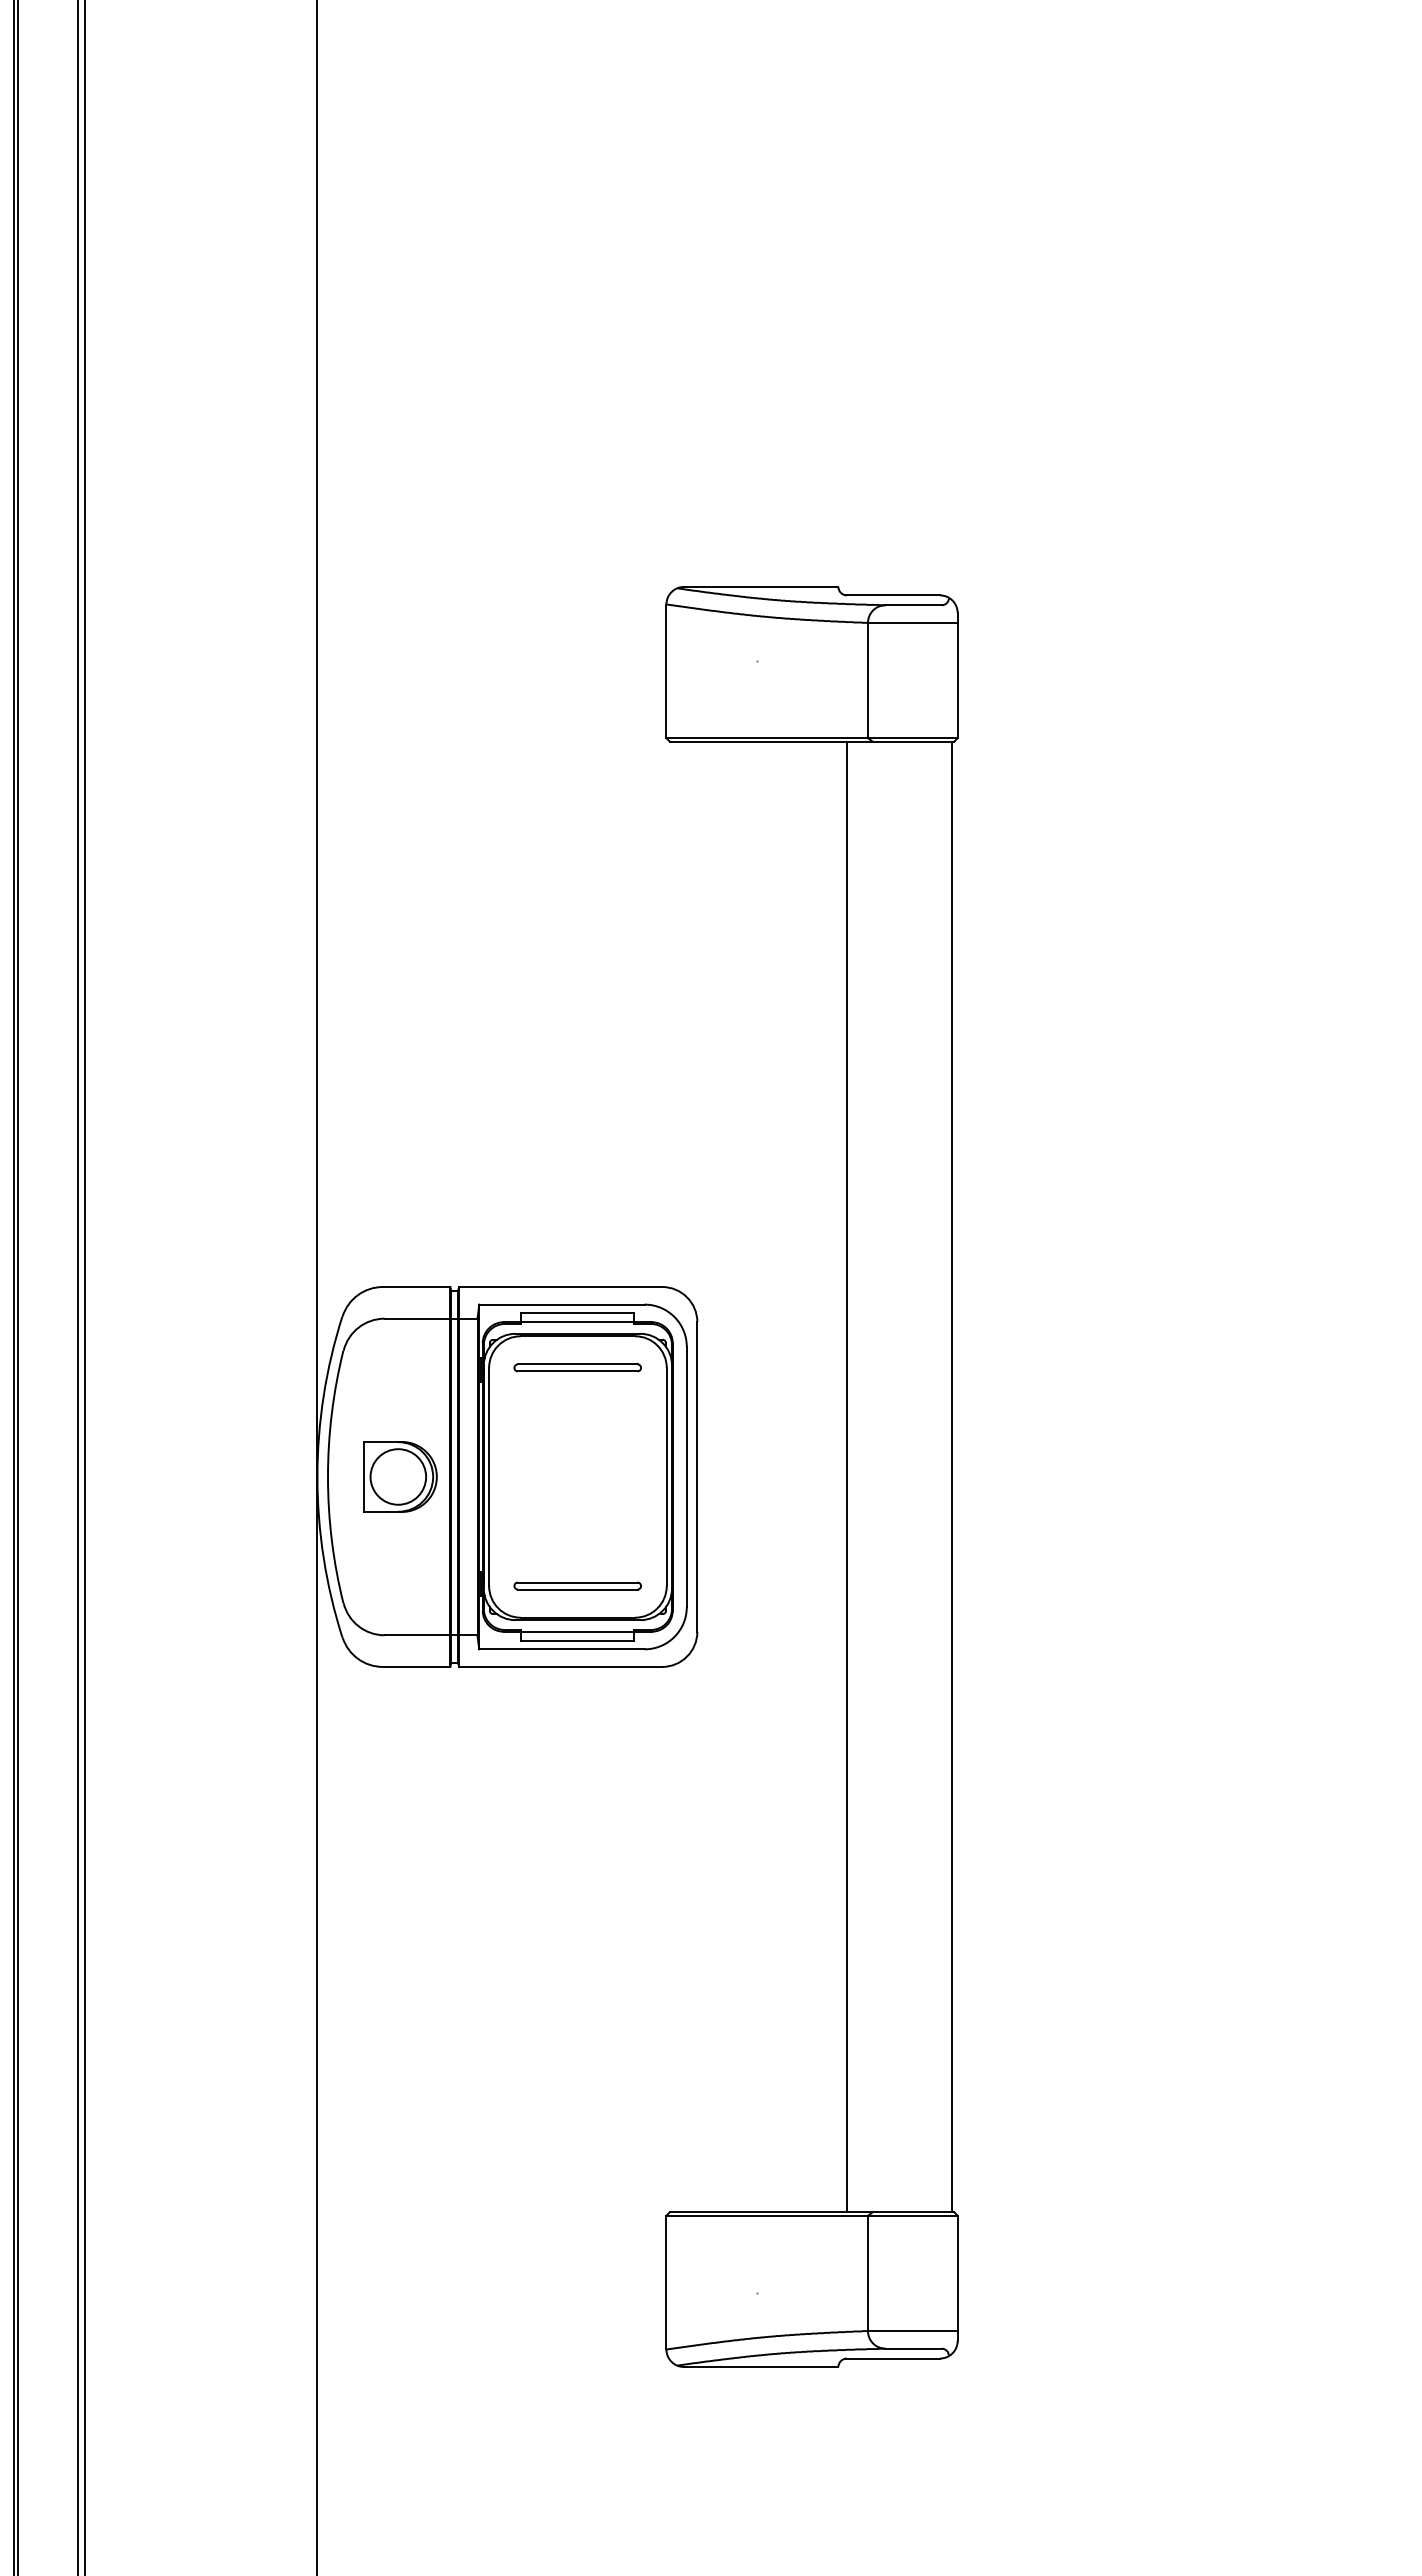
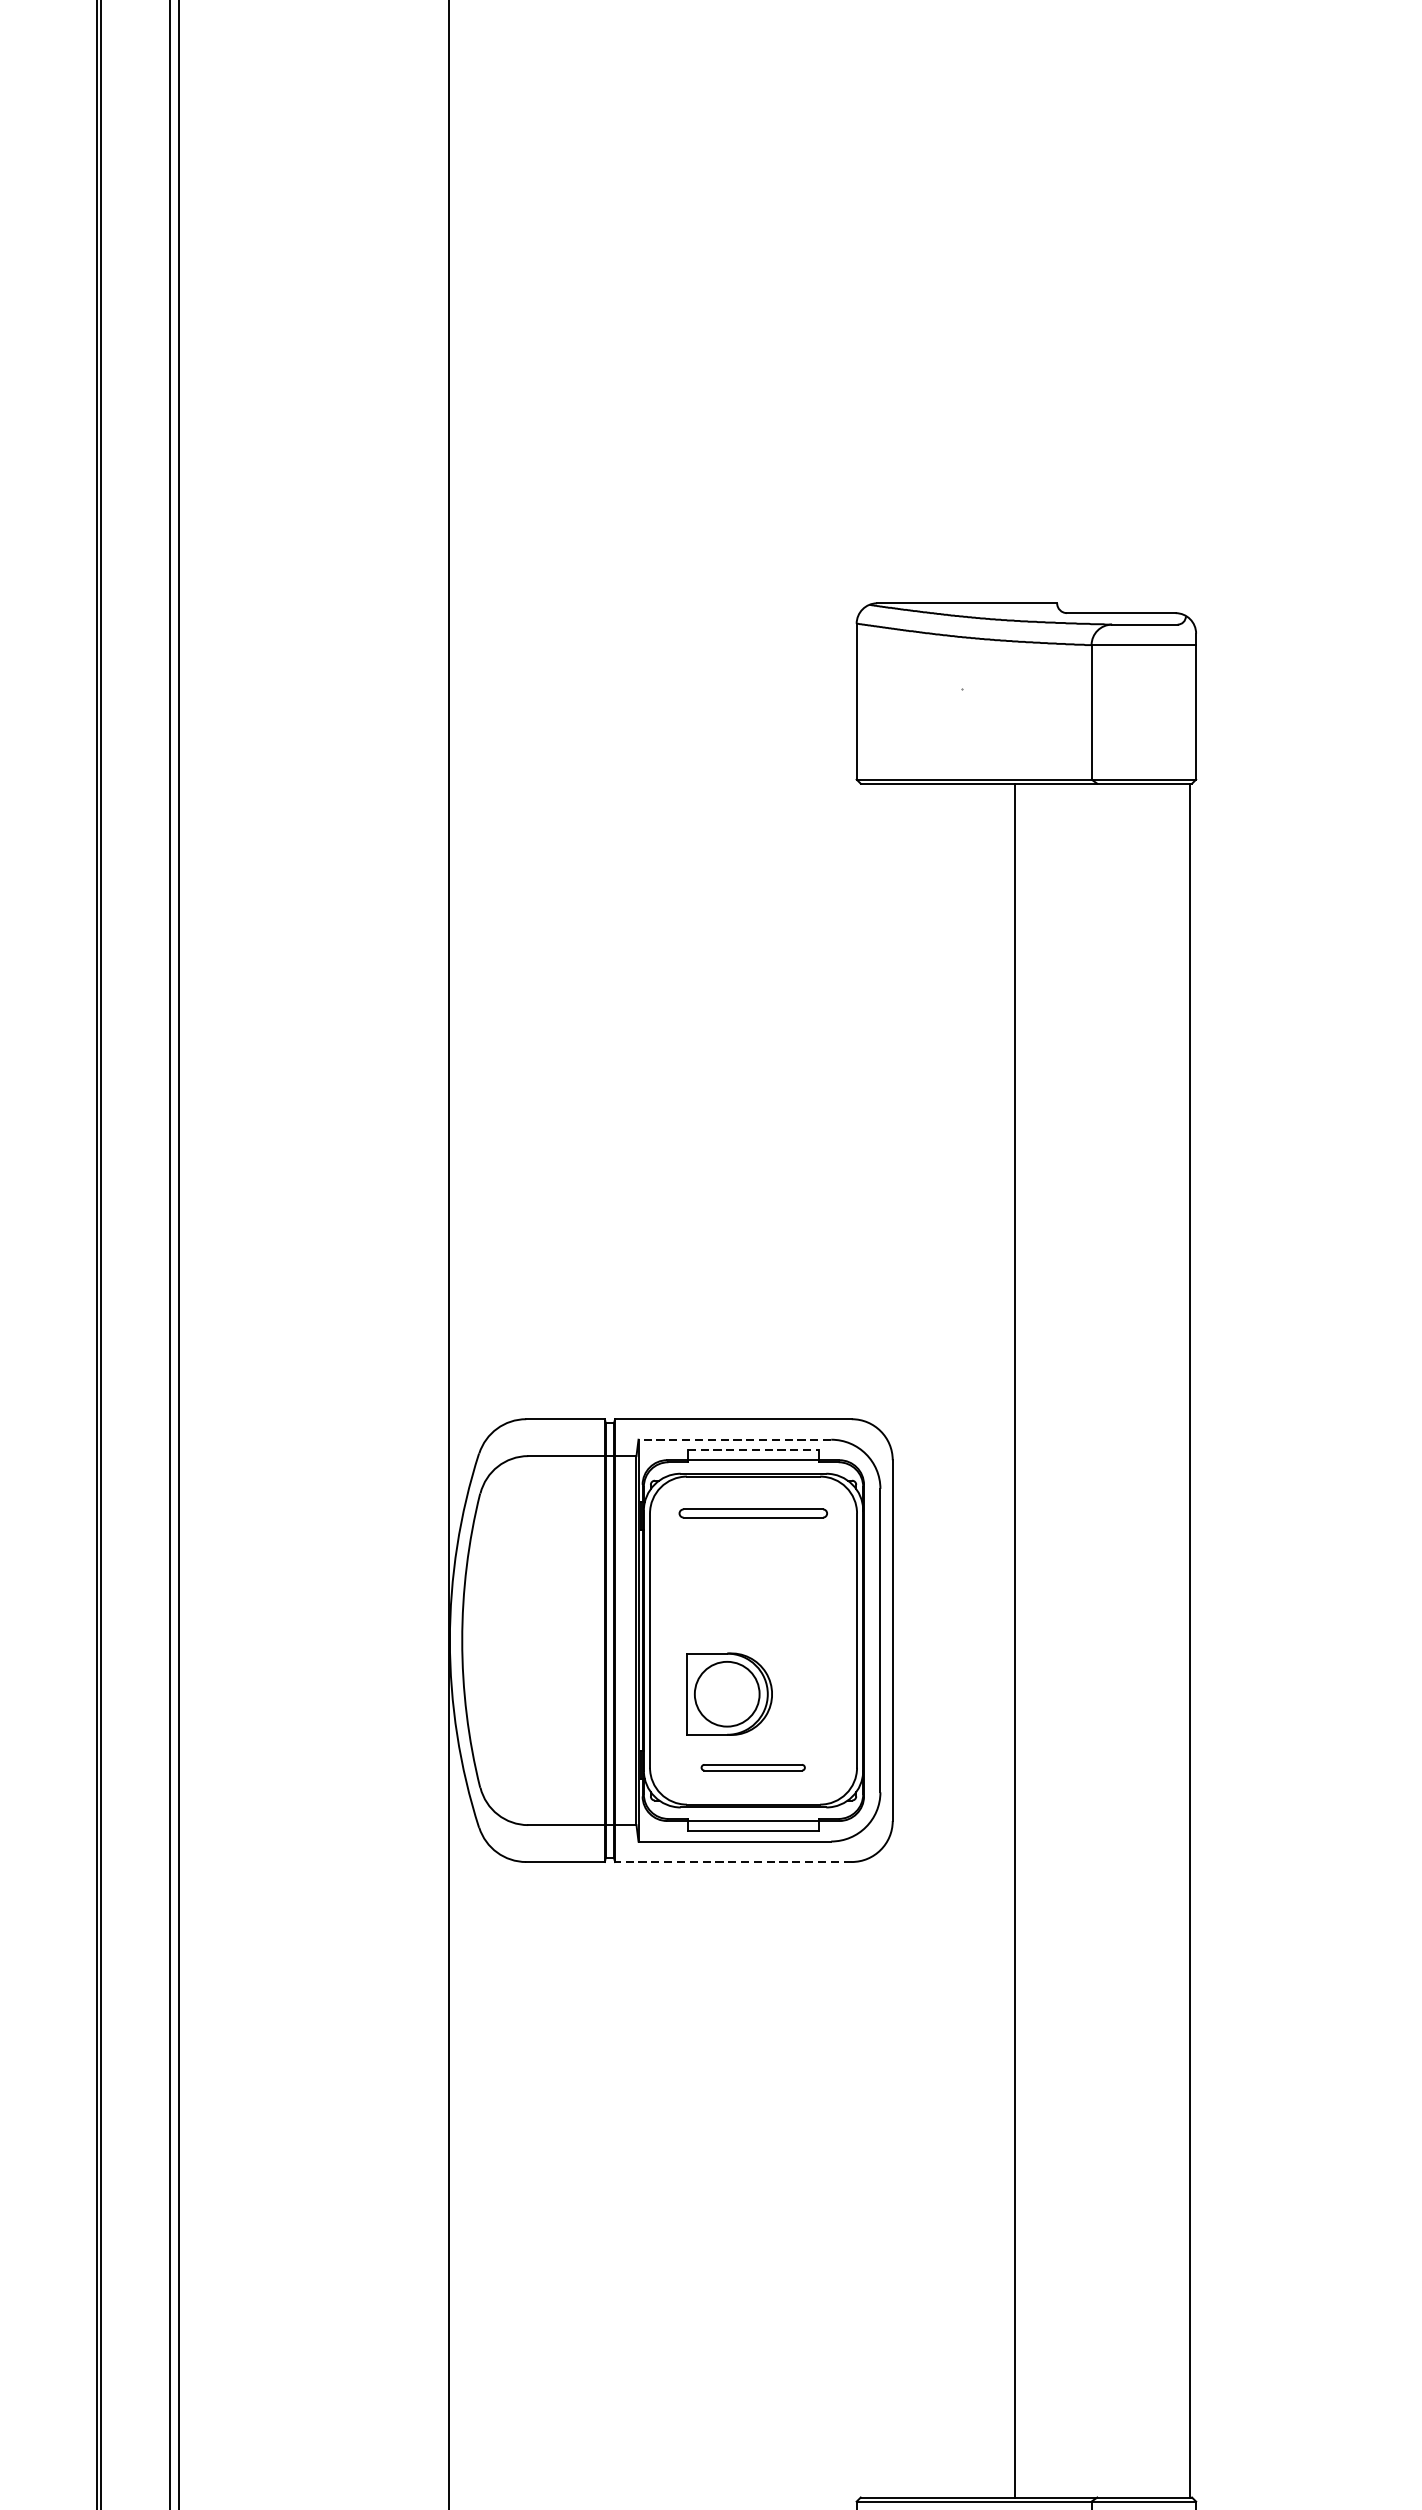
line: (561, 1304) -> (734, 1439), solid -> dashed
line: (578, 1313) -> (754, 1450), solid -> dashed
part: (400, 1476) -> (729, 1693), moved
line: (846, 1476) -> (1014, 1640), moved
part: (577, 1585) -> (753, 1767), size x0.7
line: (560, 1666) -> (733, 1861), solid -> dashed

